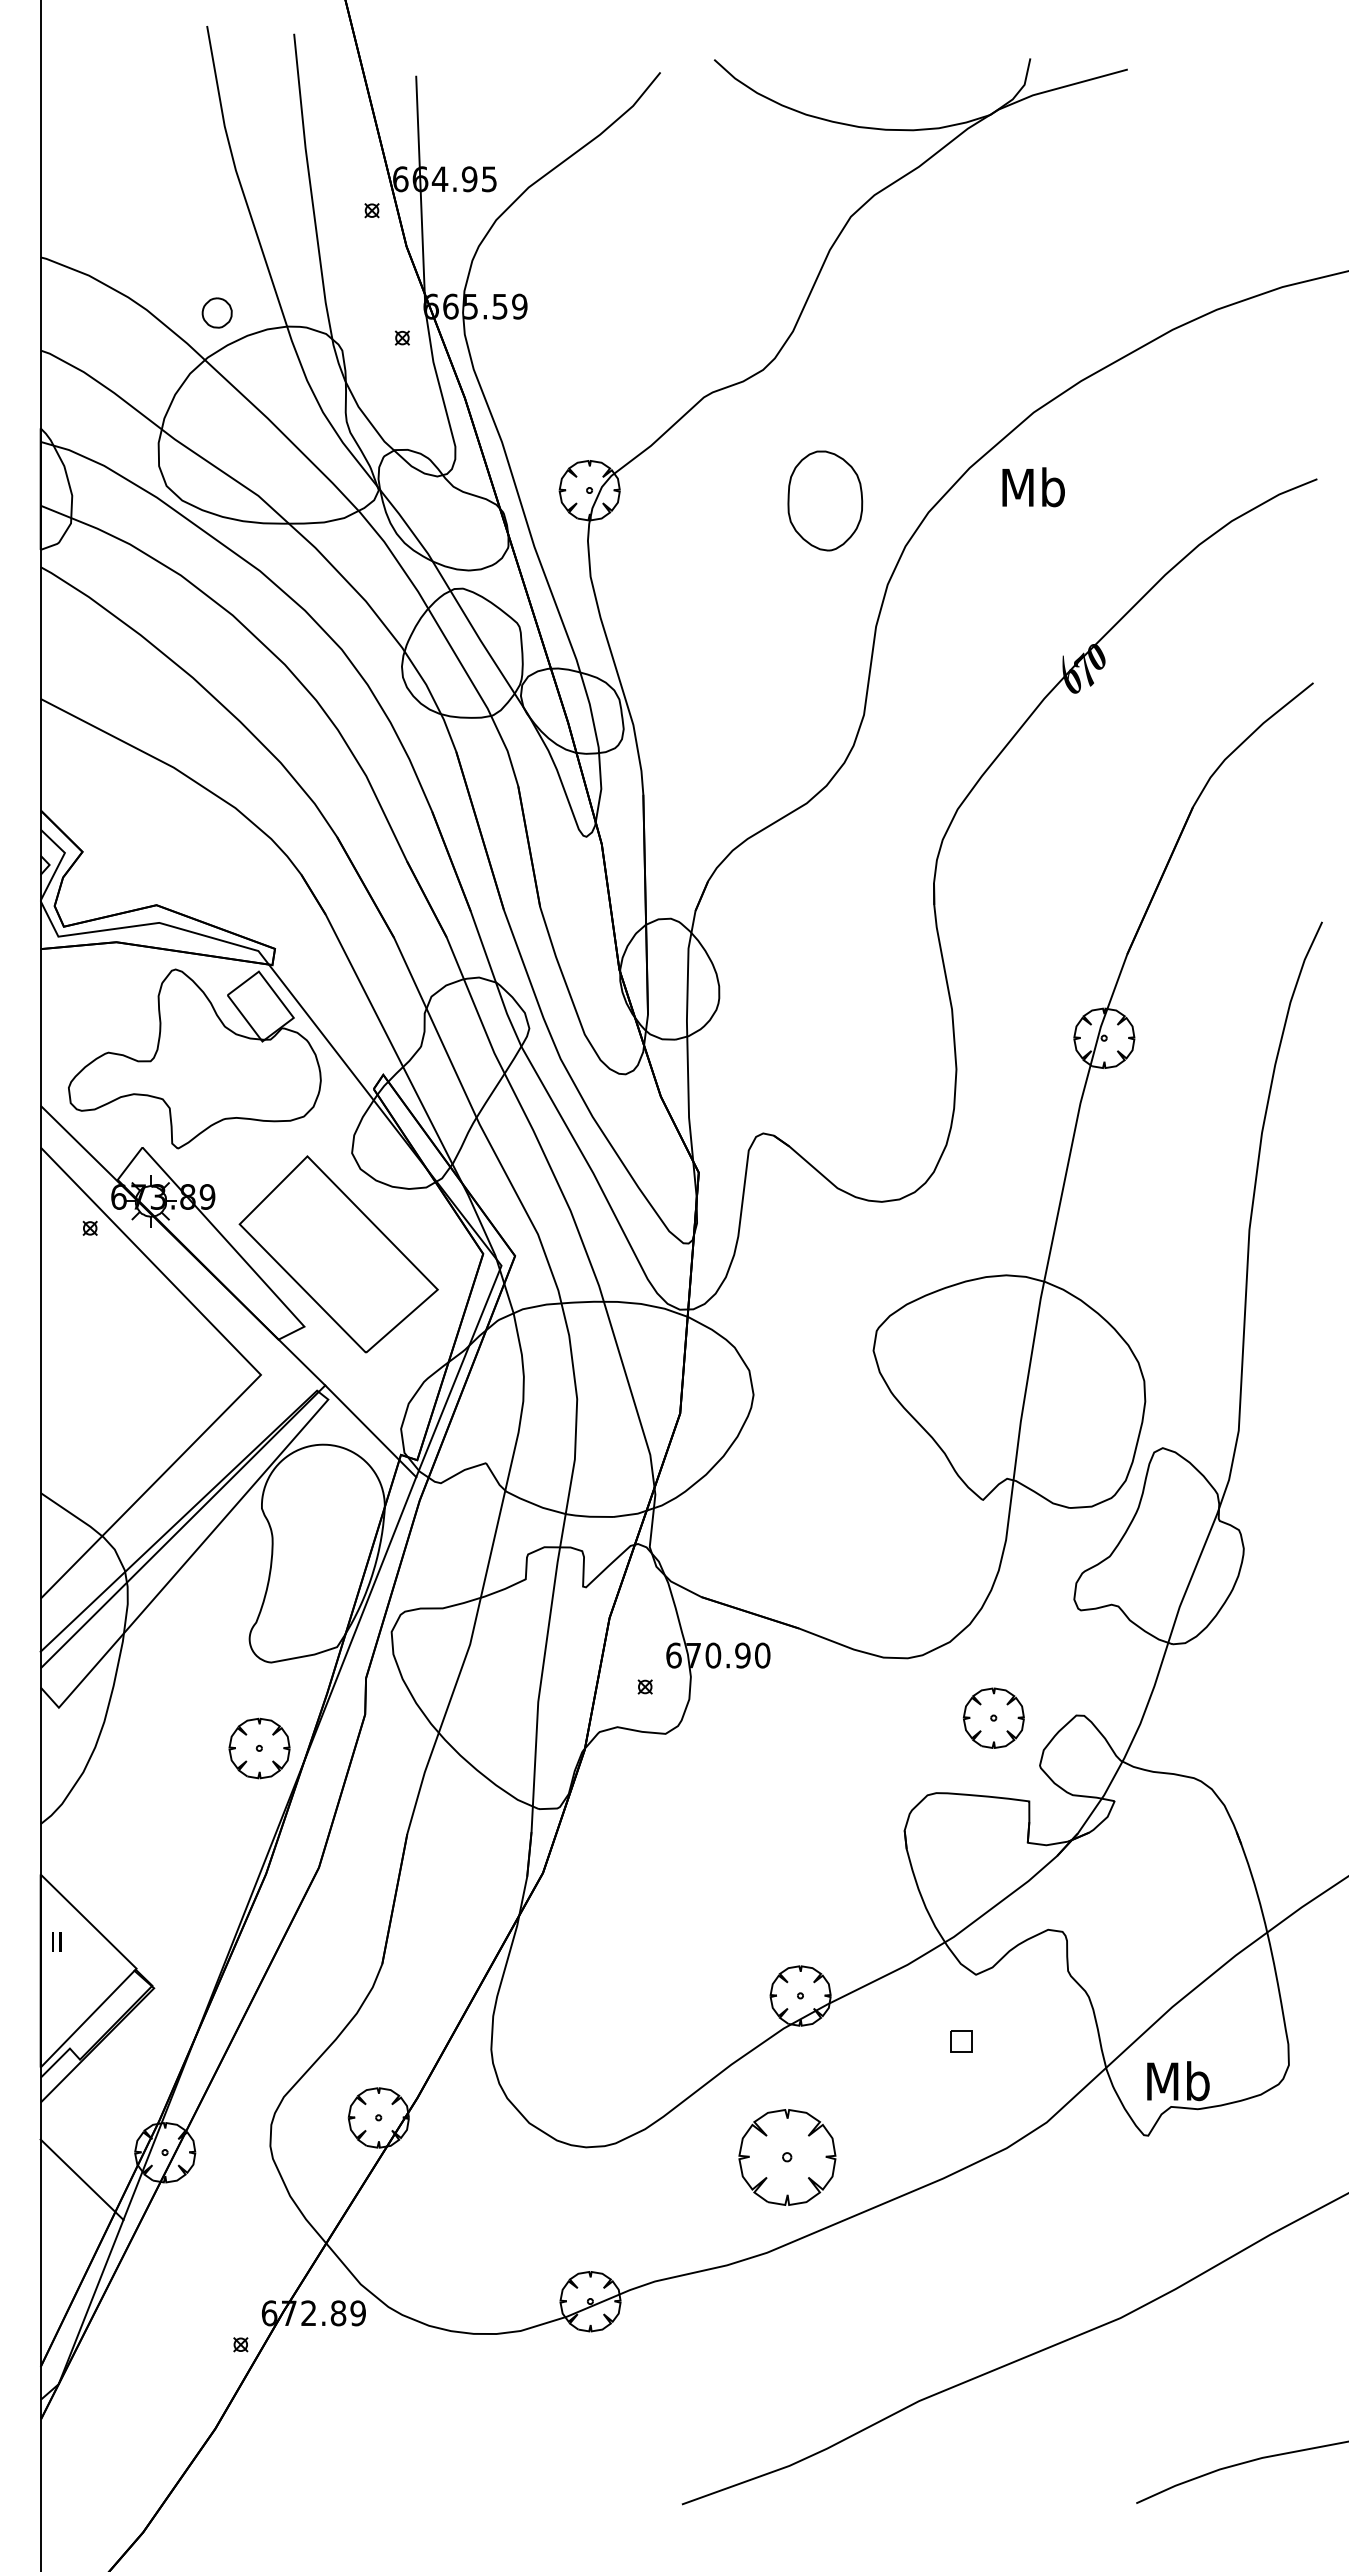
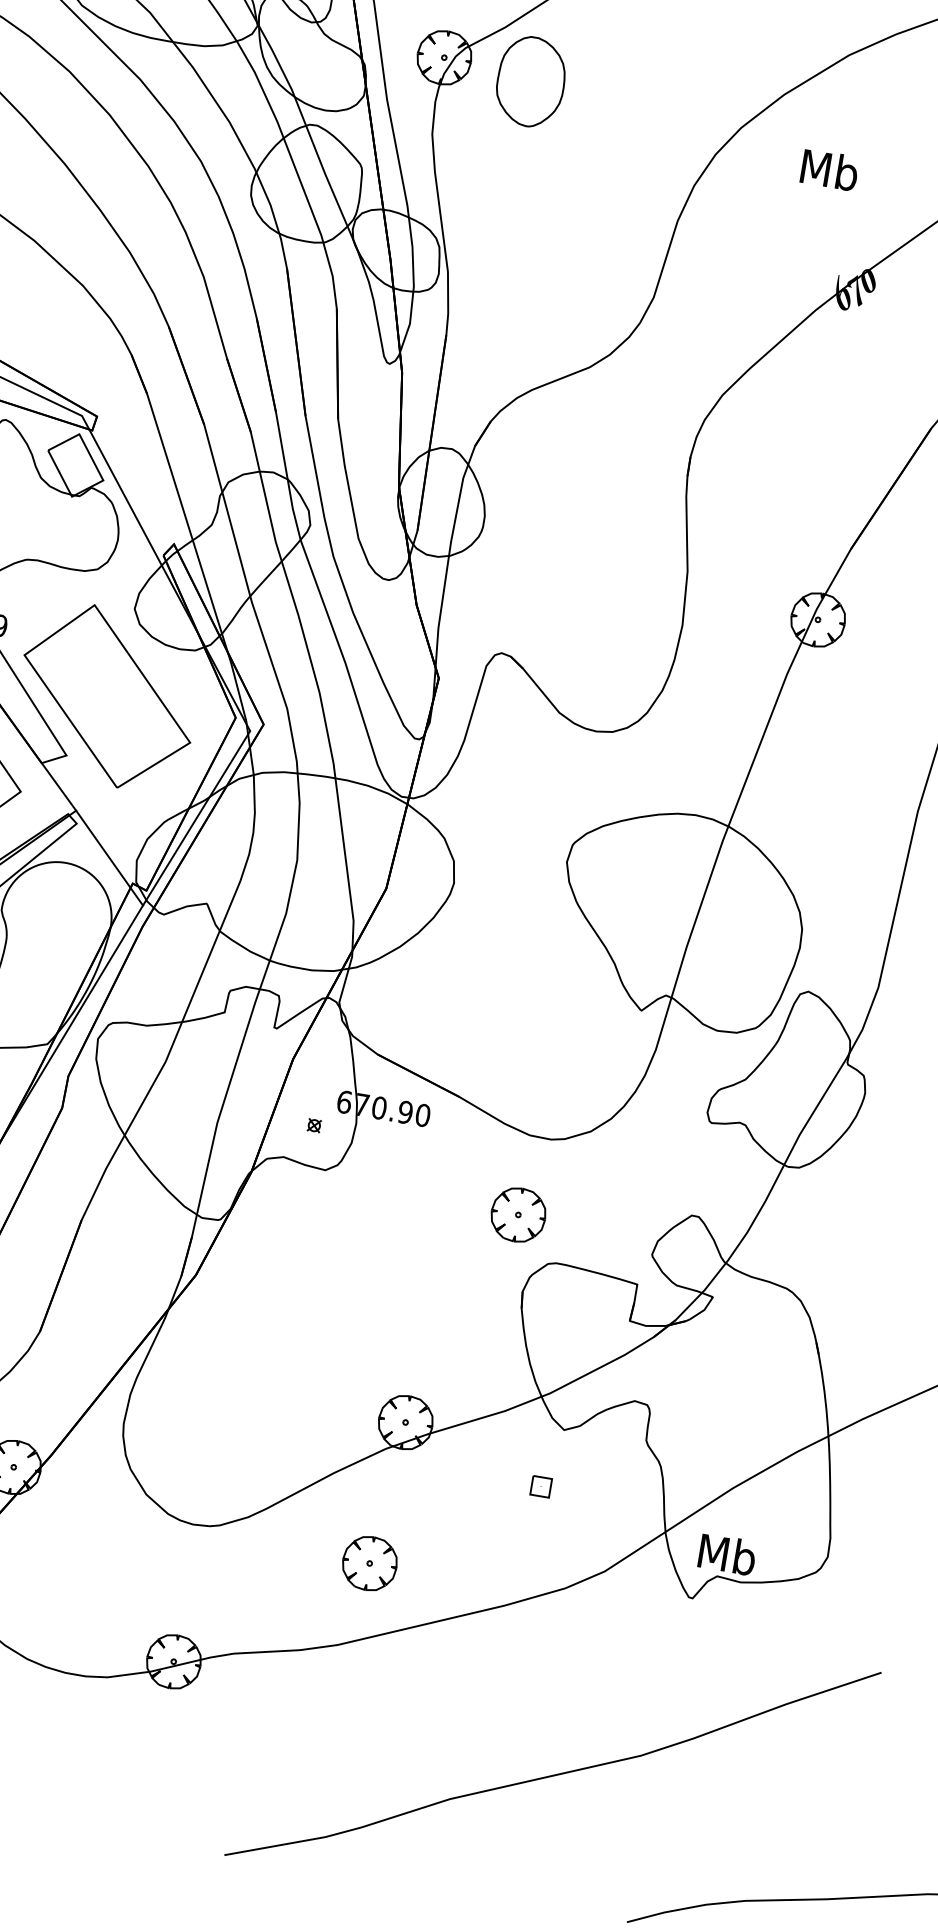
text: (1033, 487) -> (829, 170), moved
part: (825, 500) -> (531, 81), moved
part: (993, 1717) -> (518, 1214), moved
part: (787, 2157) -> (369, 1563), size x0.62

